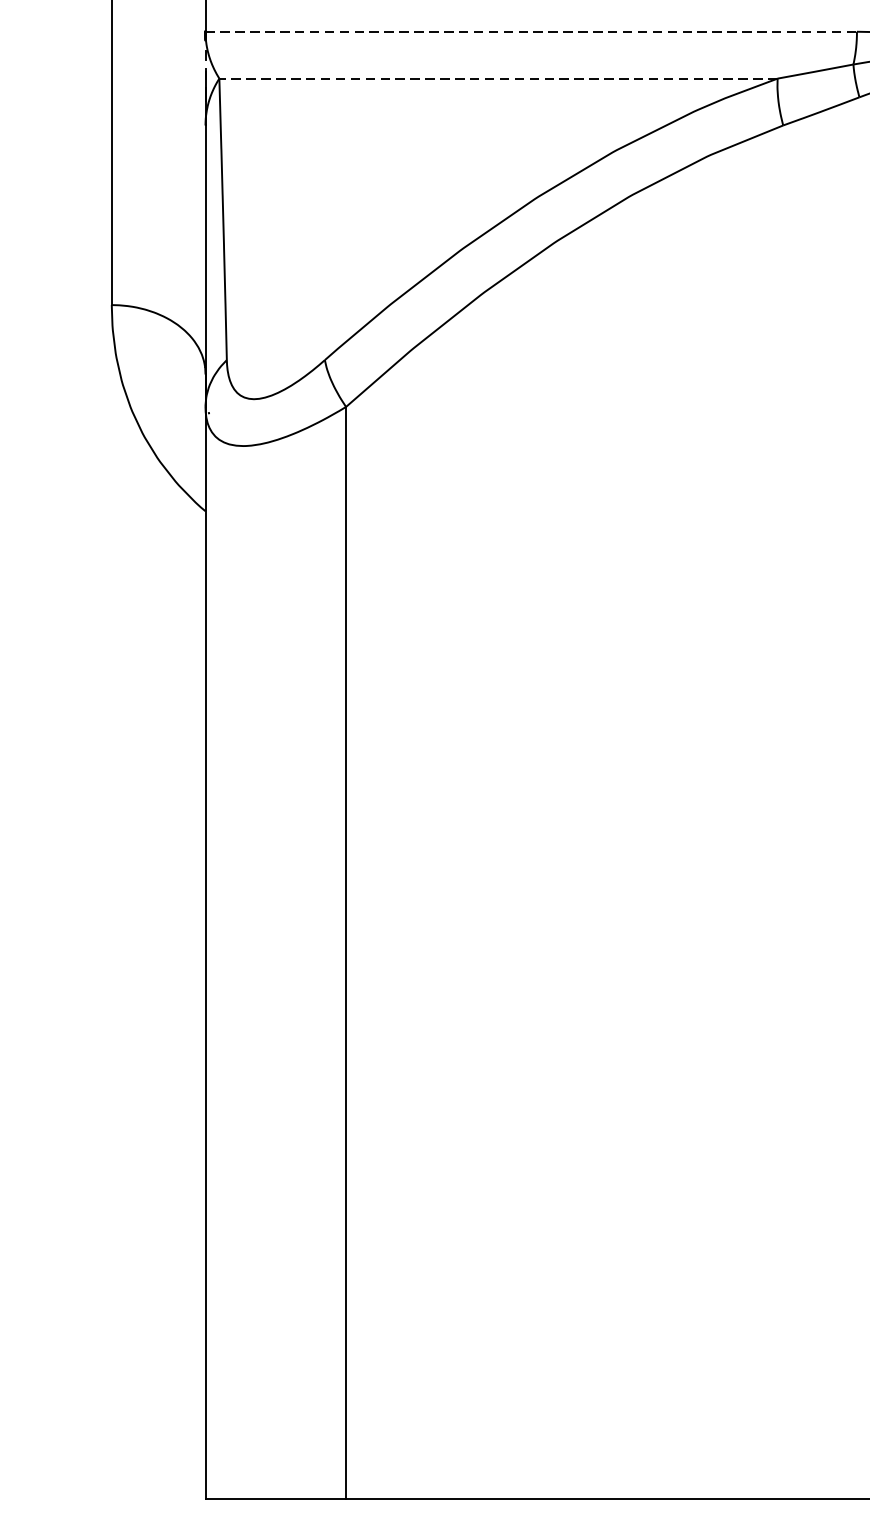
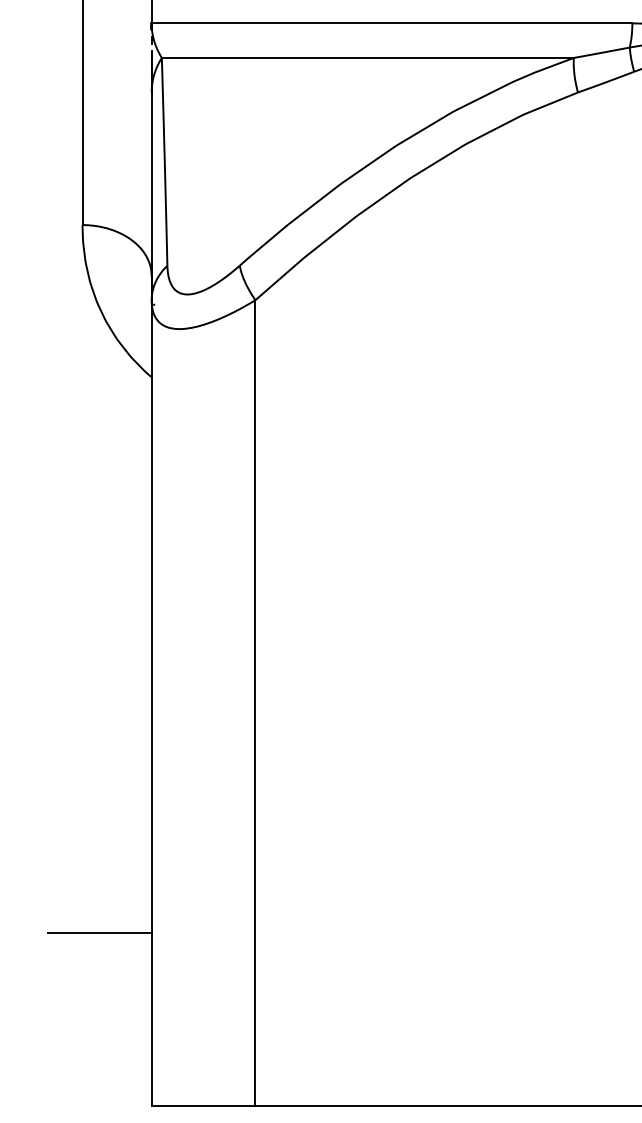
line: (531, 31) -> (392, 23), dashed -> solid
line: (498, 77) -> (367, 57), dashed -> solid
line: (134, 1263) -> (99, 932), added

